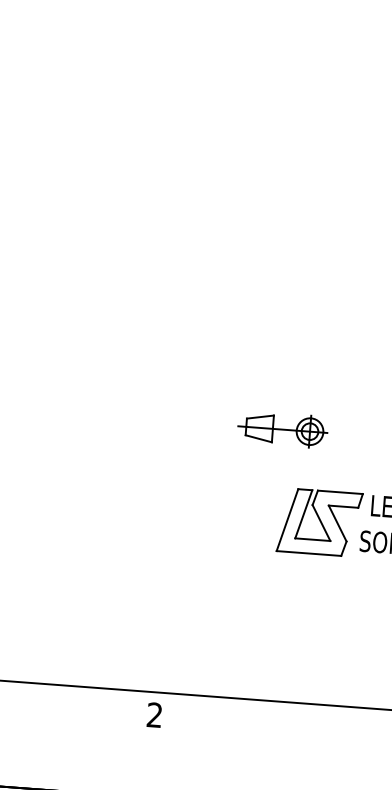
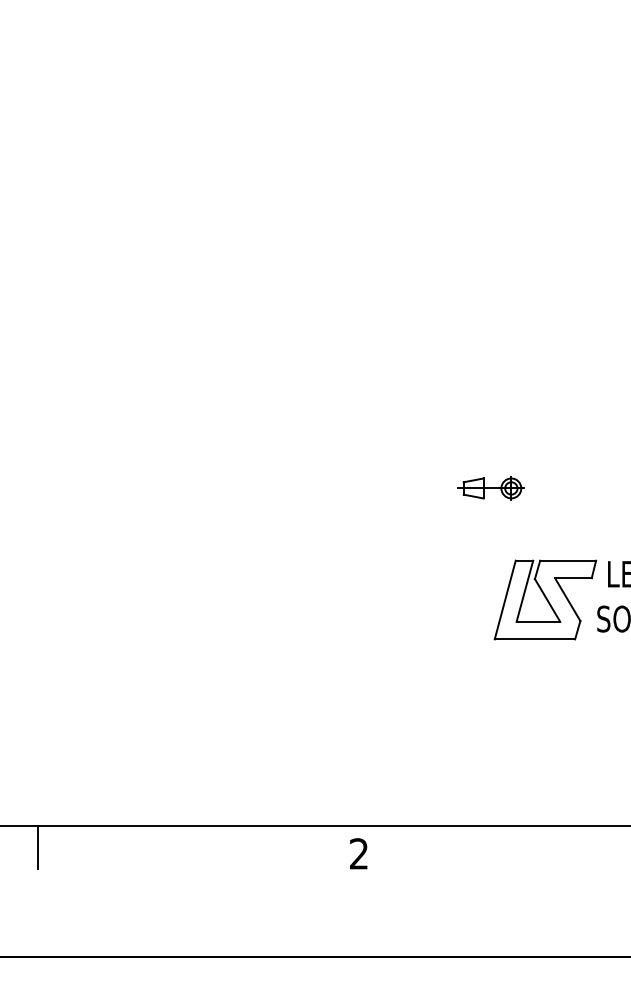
part: (282, 429) -> (490, 488), size x0.6

